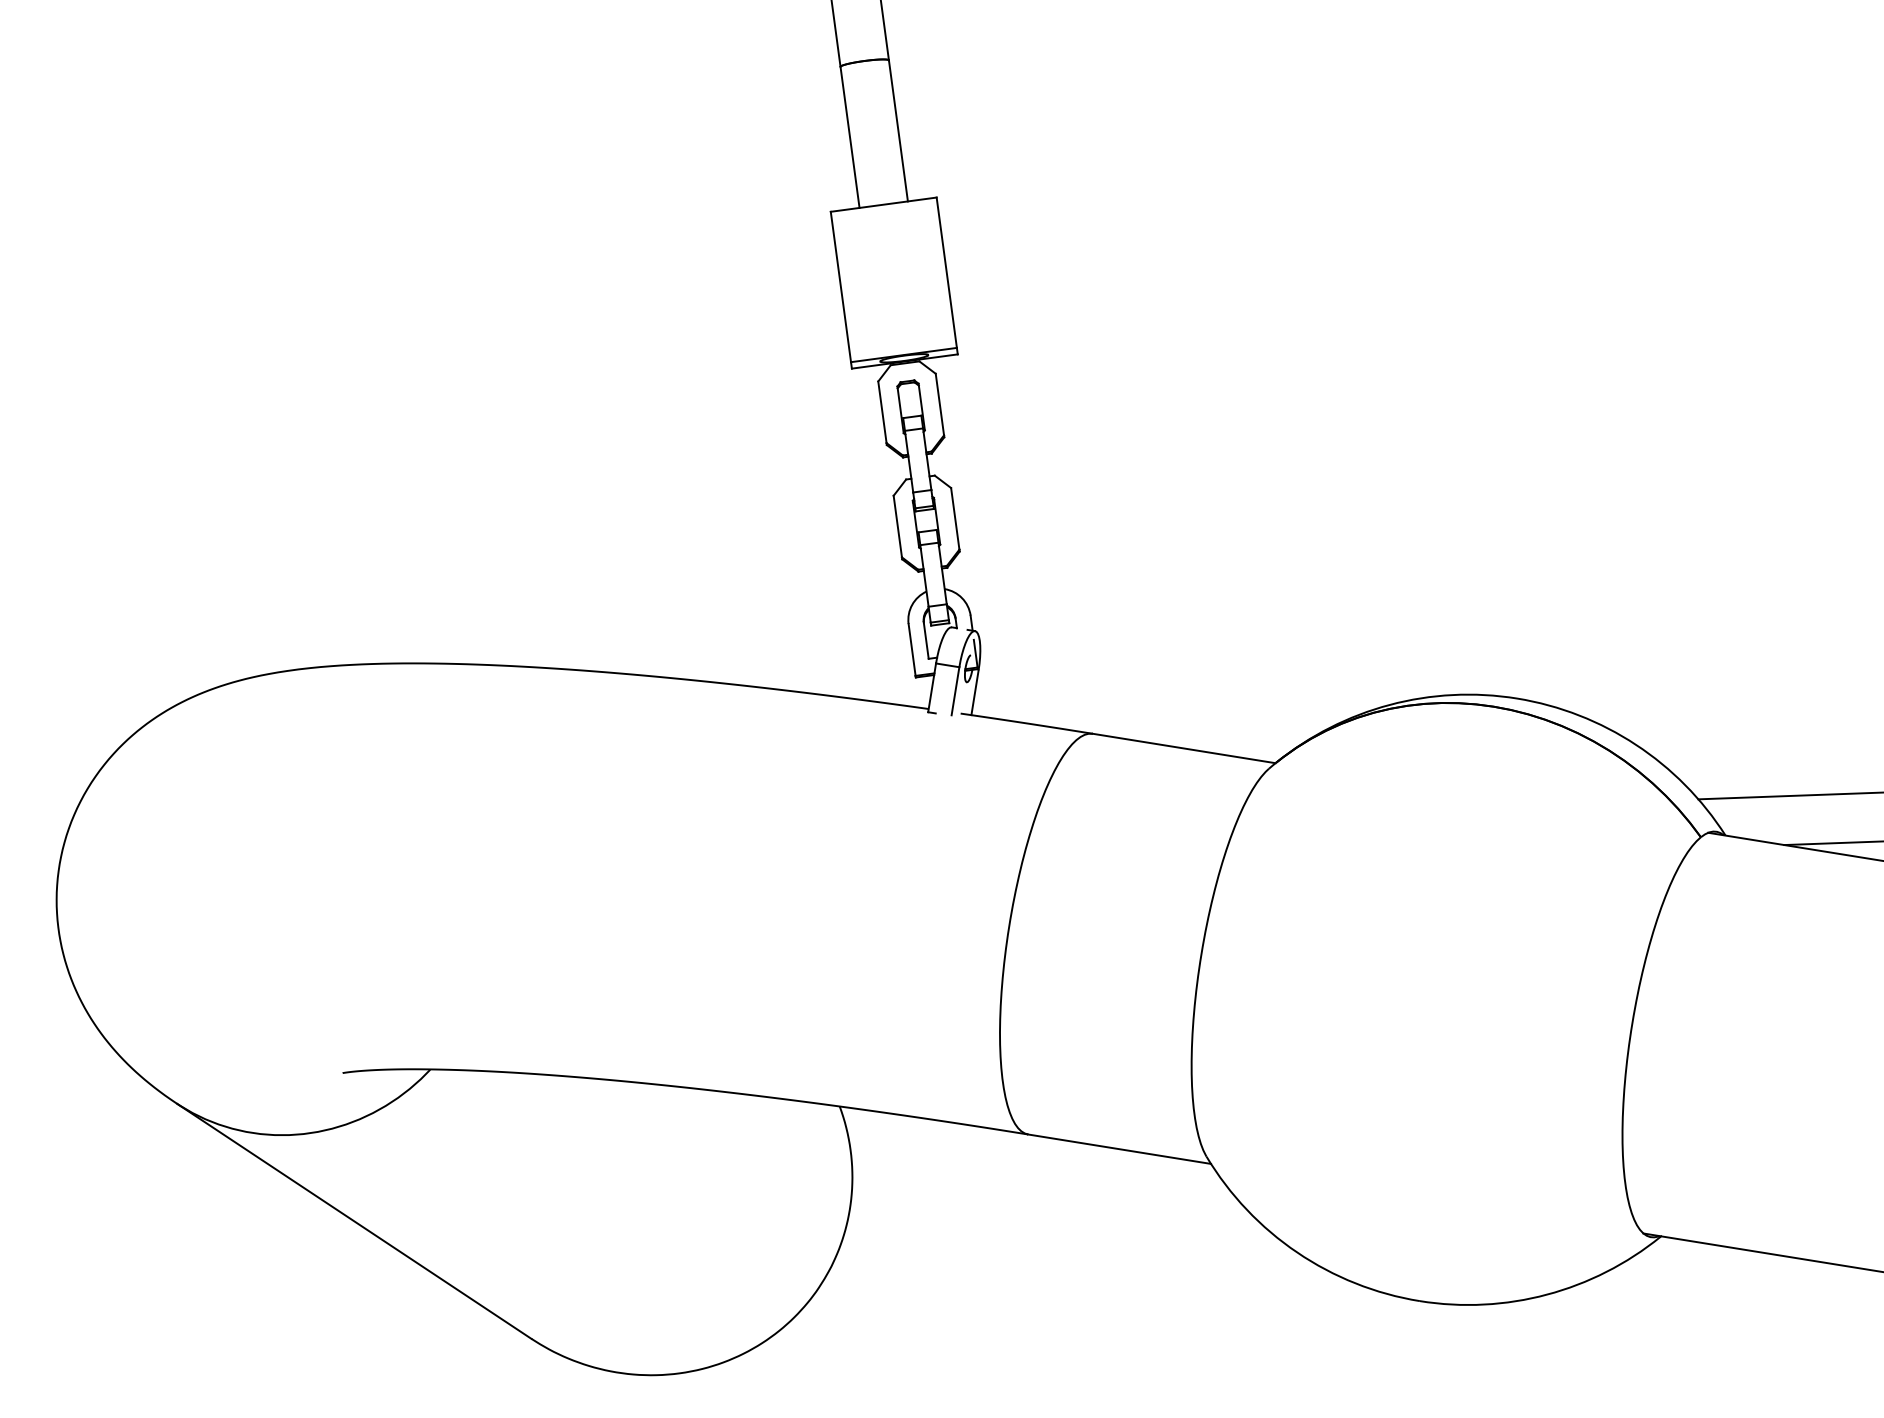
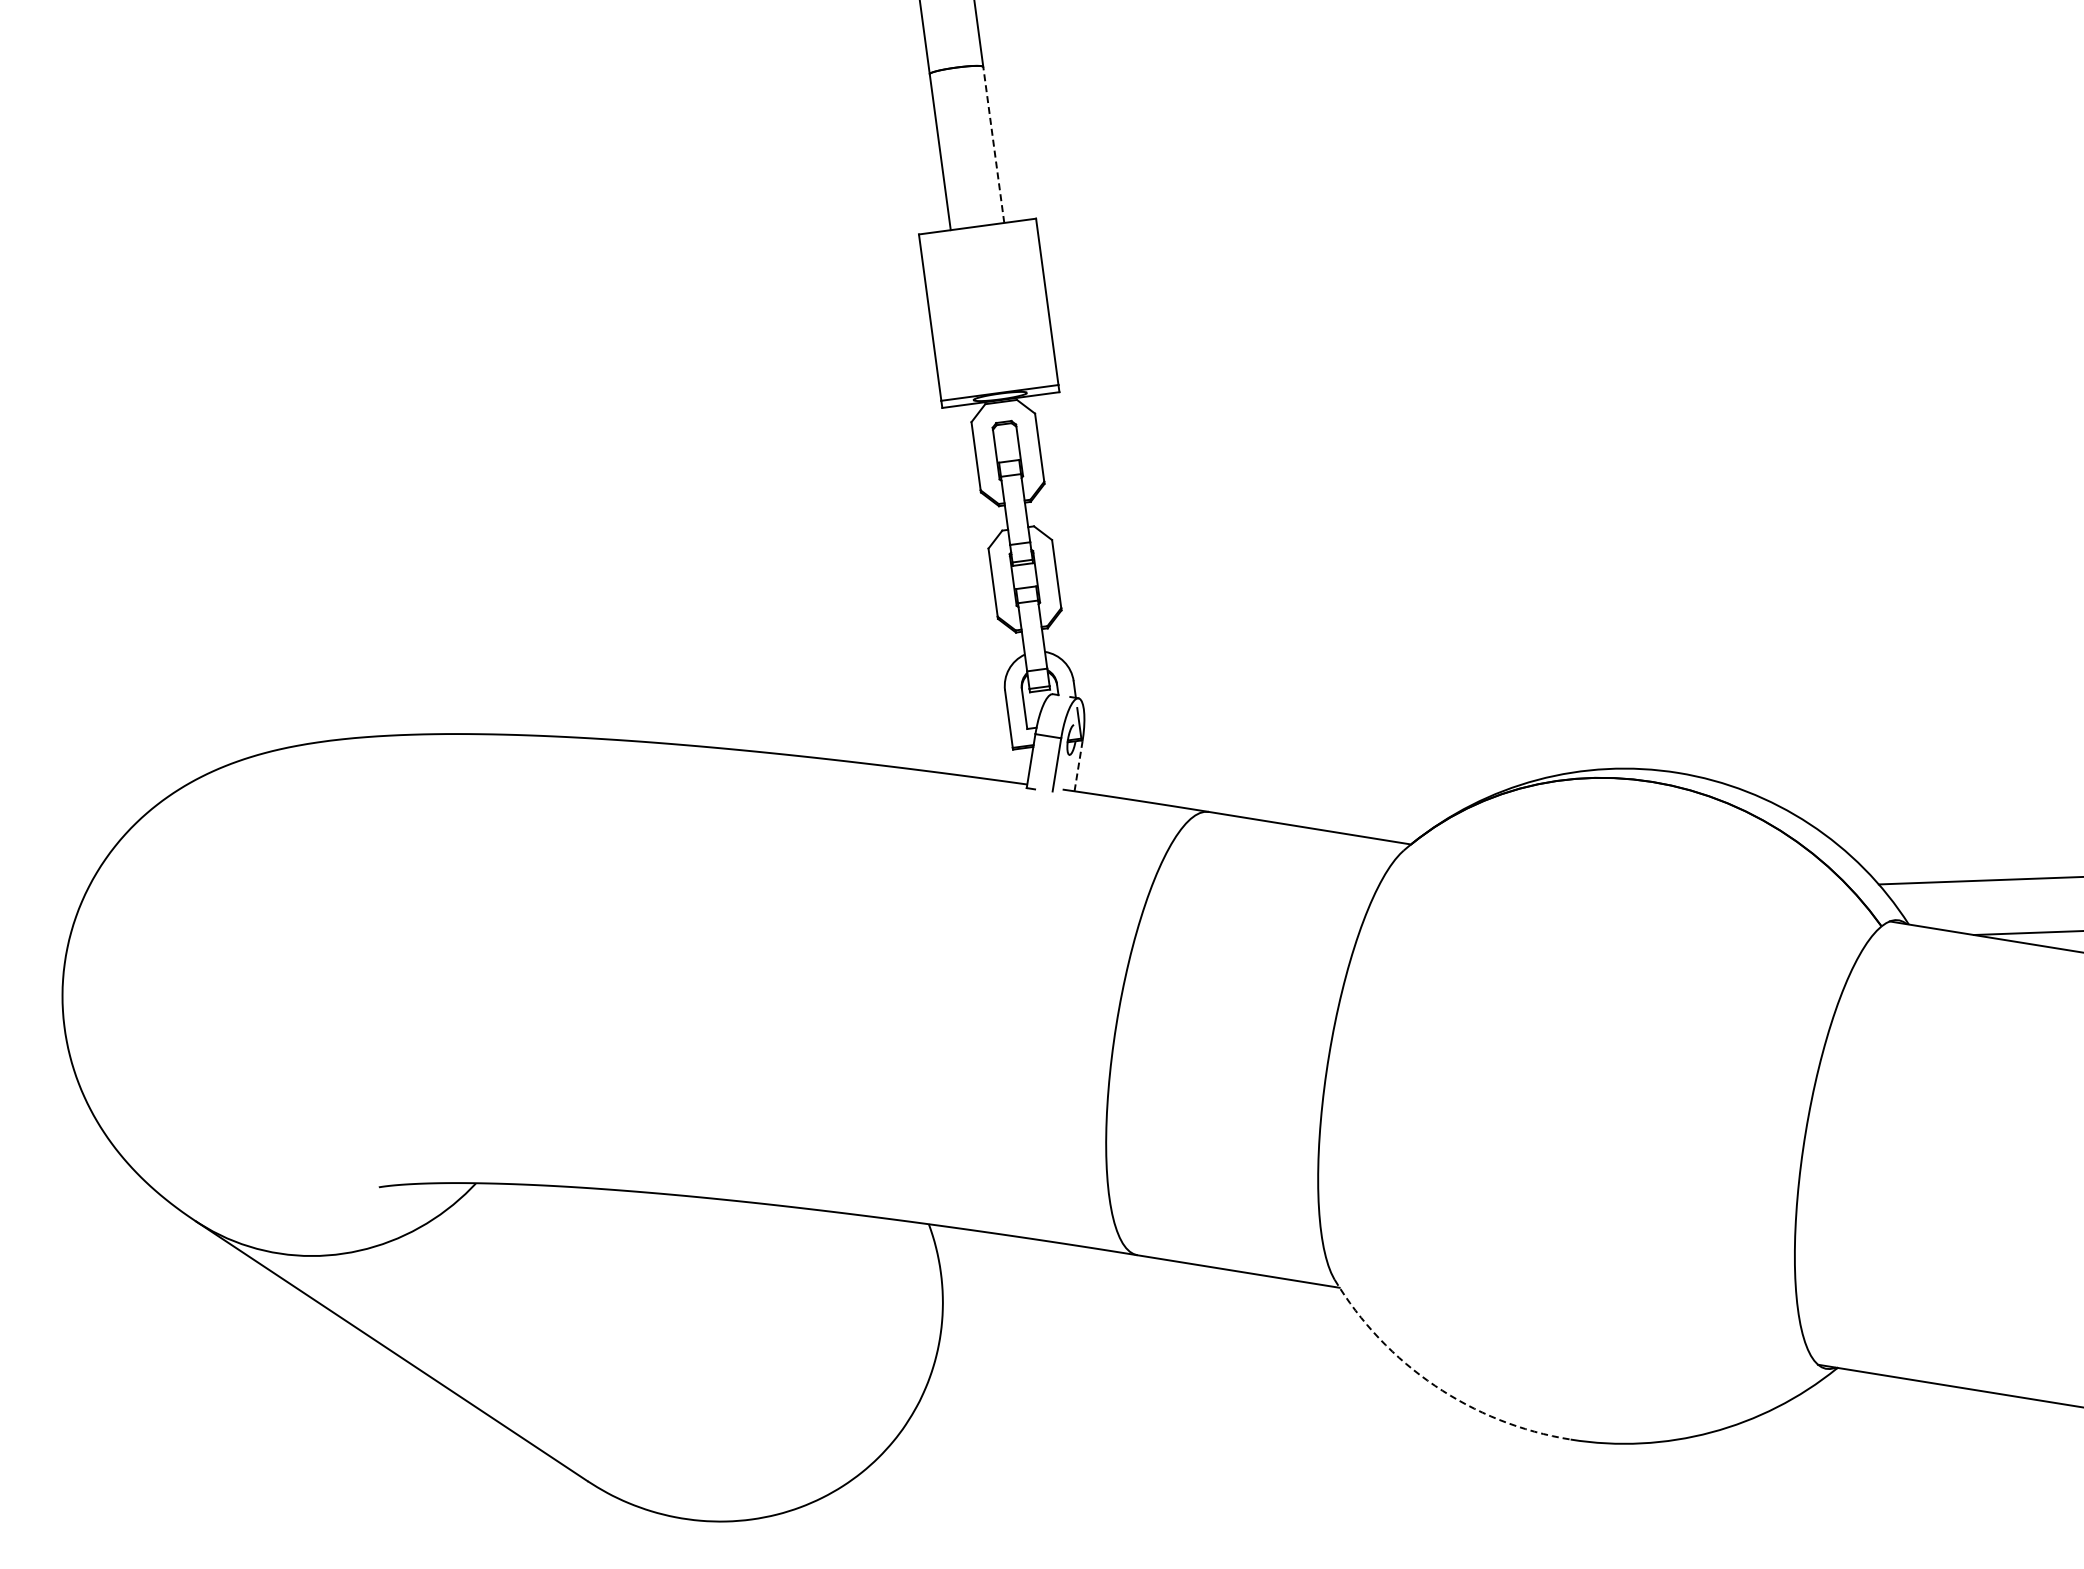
line: (898, 130) -> (993, 144), solid -> dashed
line: (974, 692) -> (1078, 766), solid -> dashed
arc: (1297, 1252) -> (1435, 1385), solid -> dashed

